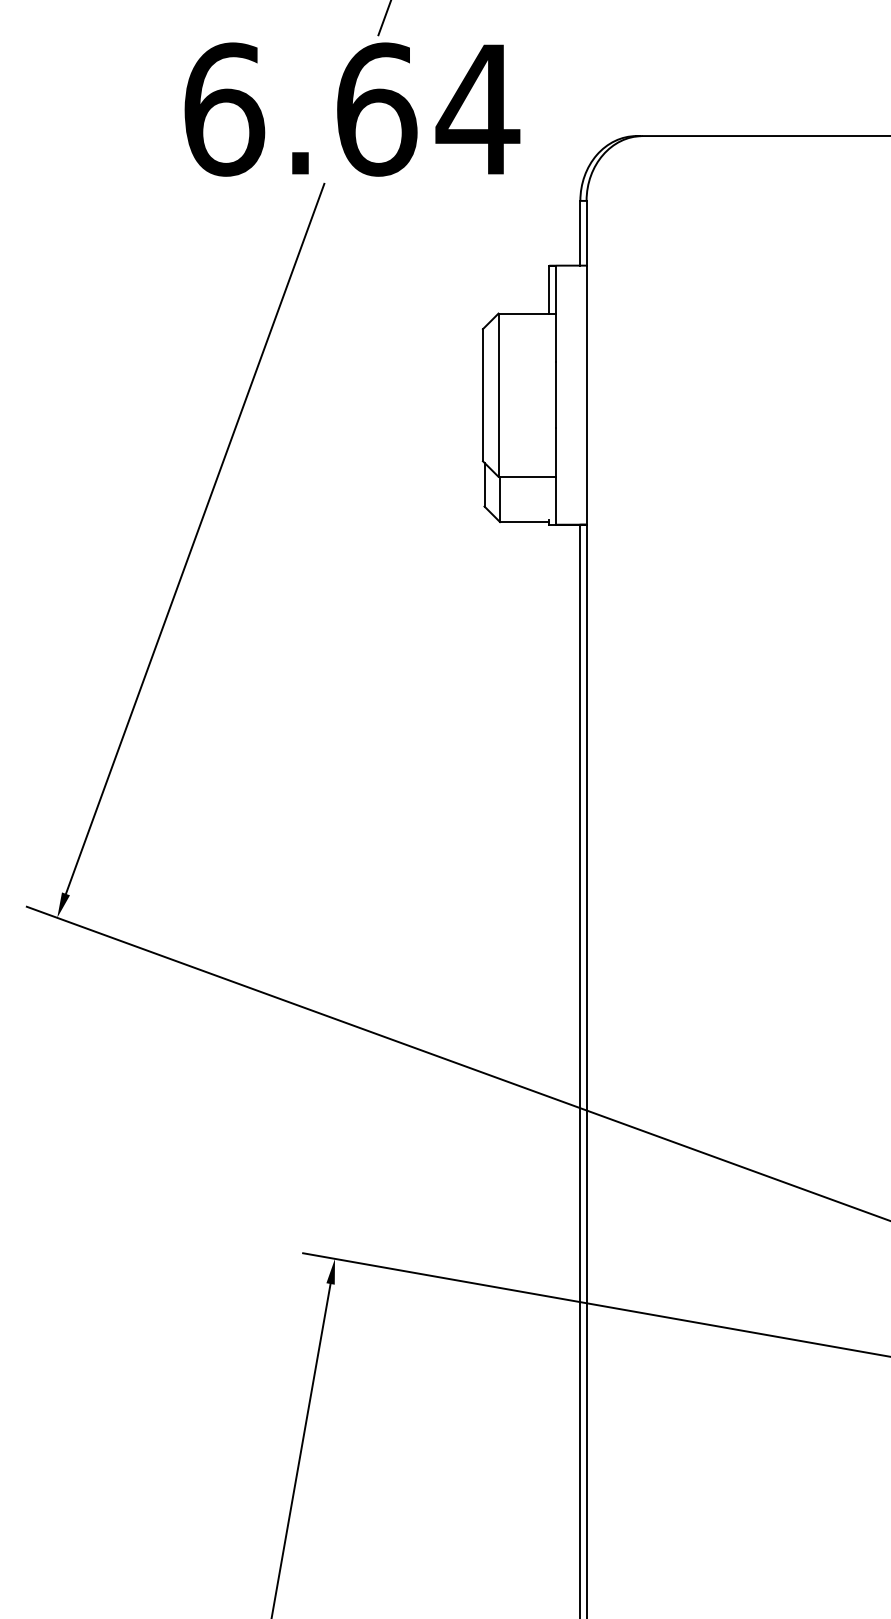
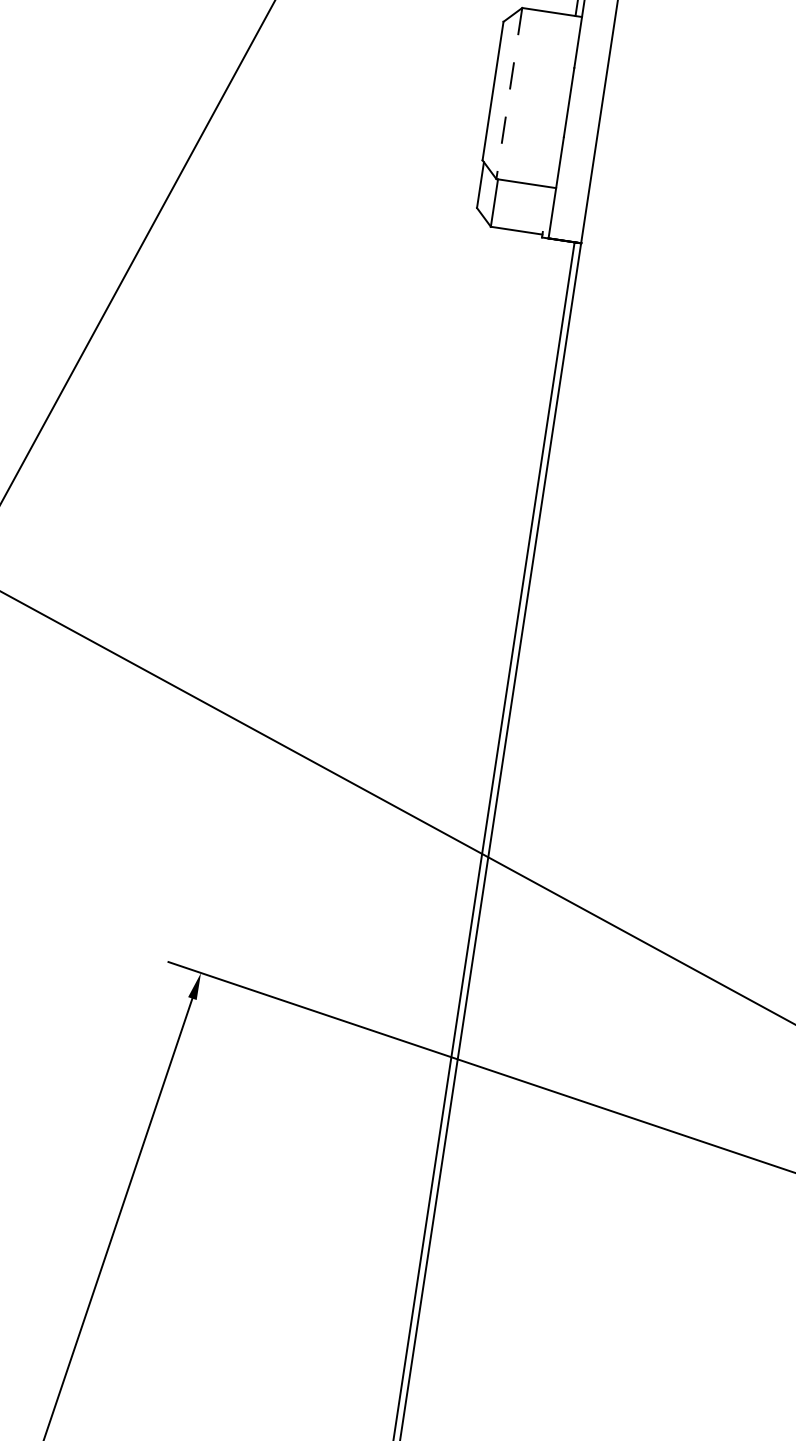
line: (498, 395) -> (509, 93), solid -> dashed

